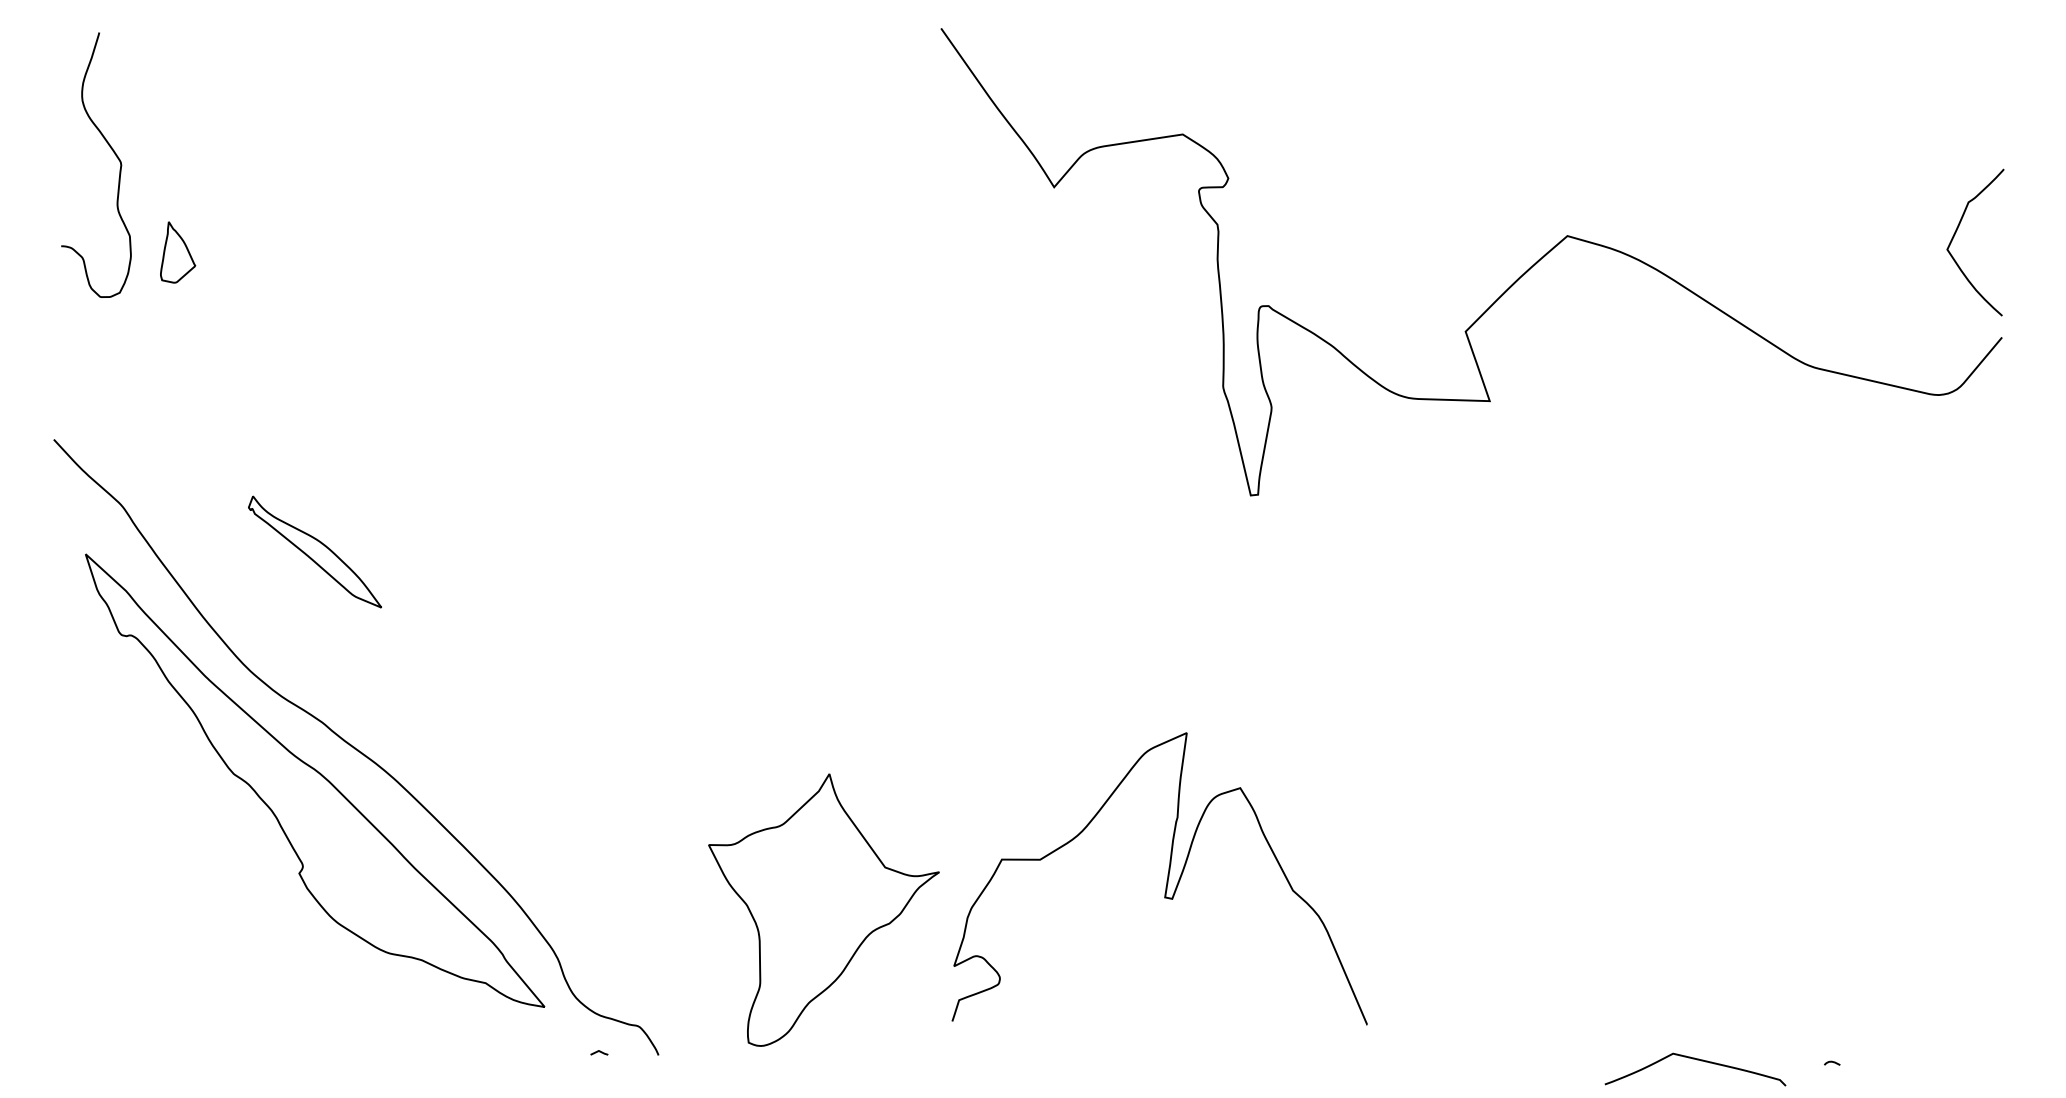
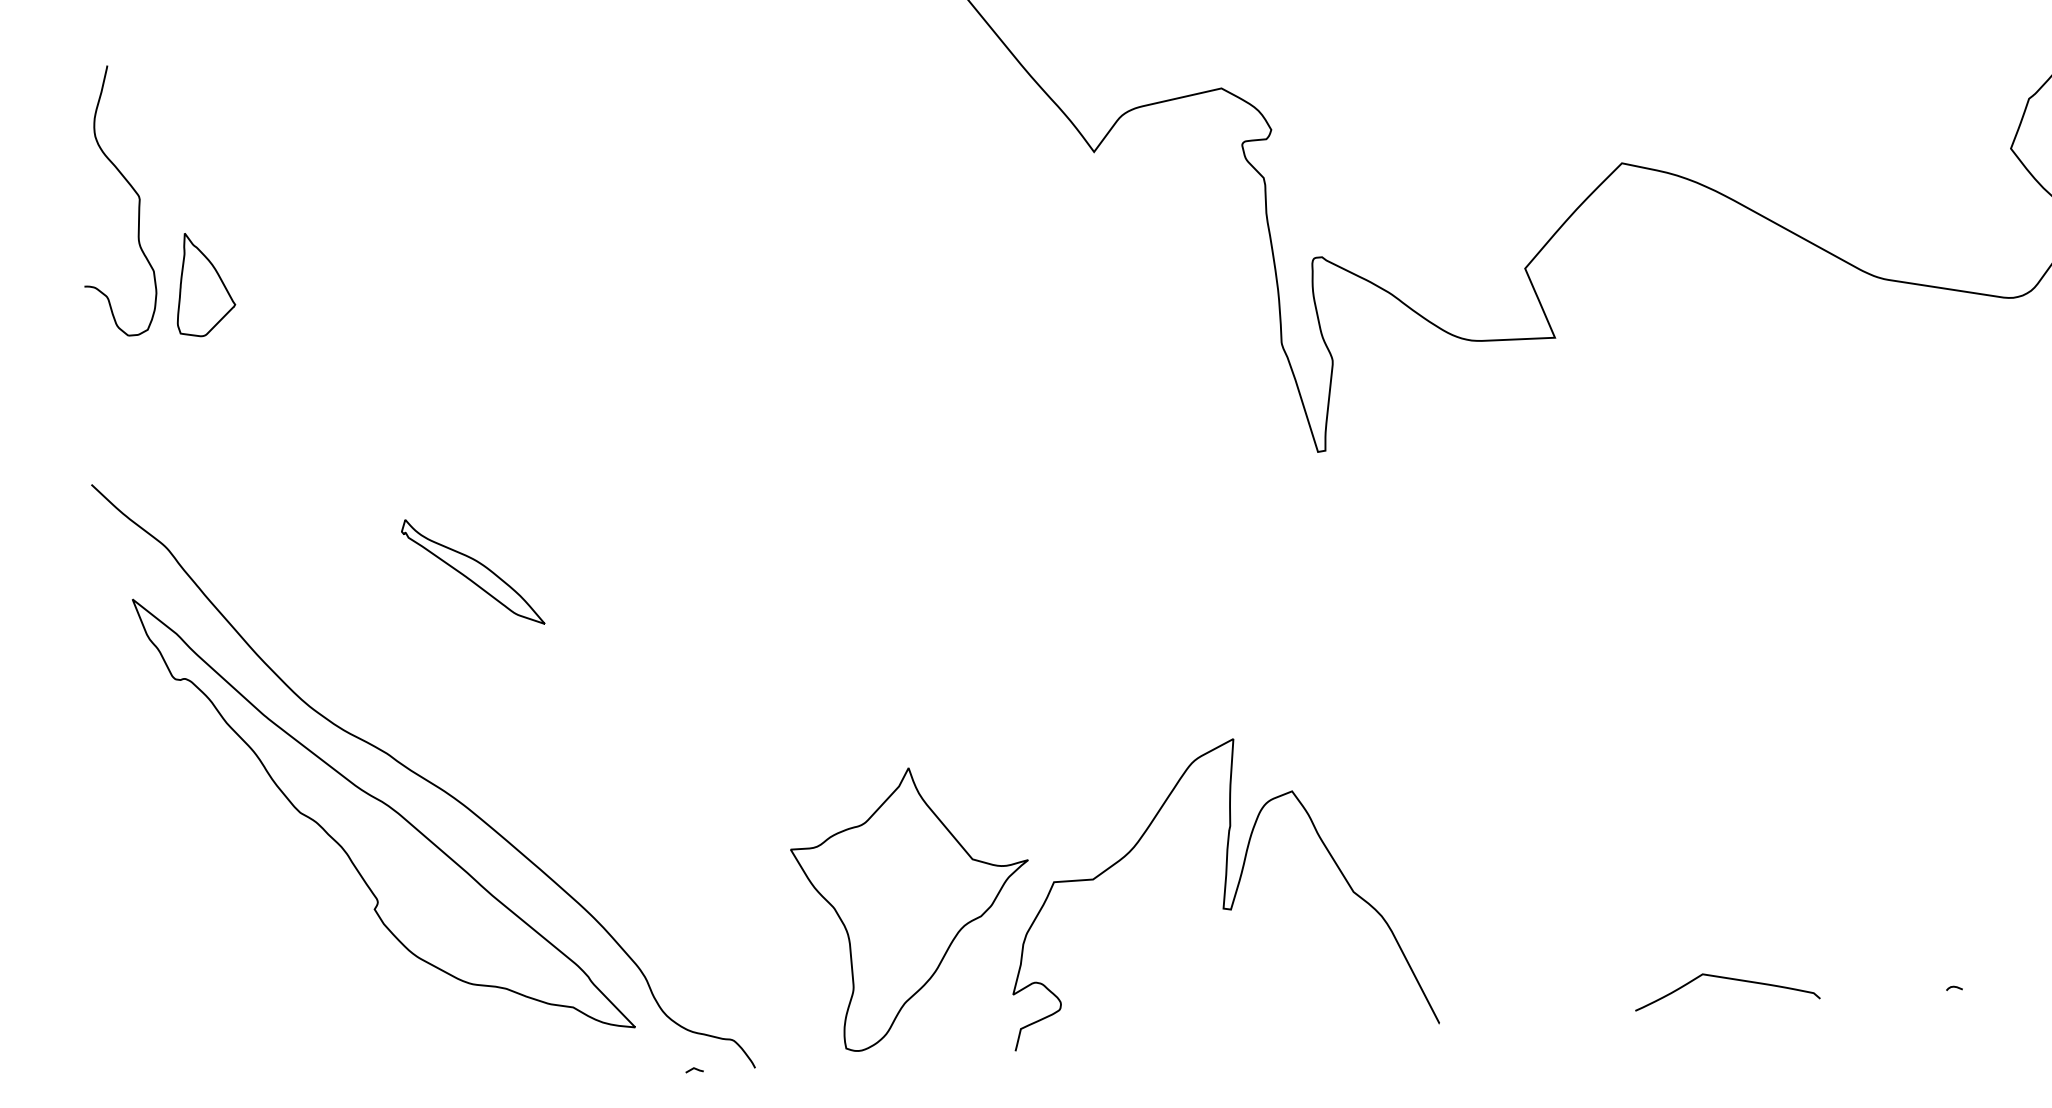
part: (177, 252) -> (203, 284), size x1.67
part: (314, 551) -> (472, 571), moved
curve: (1166, 880) -> (1223, 891), moved
curve: (1696, 1060) -> (1727, 979), moved

